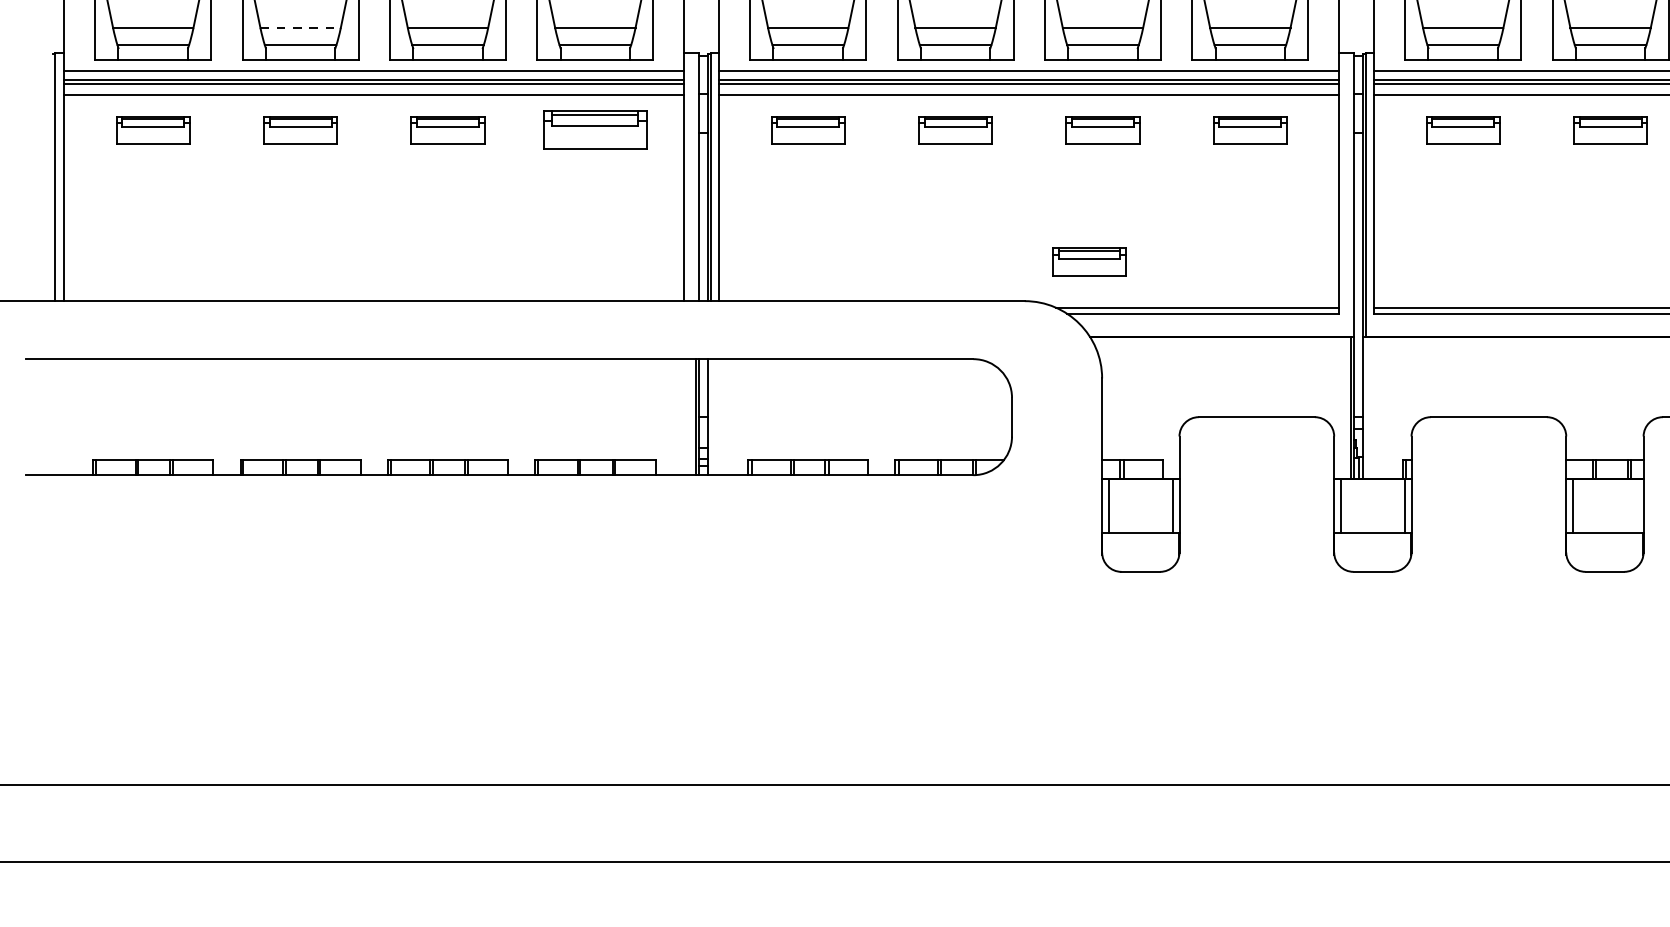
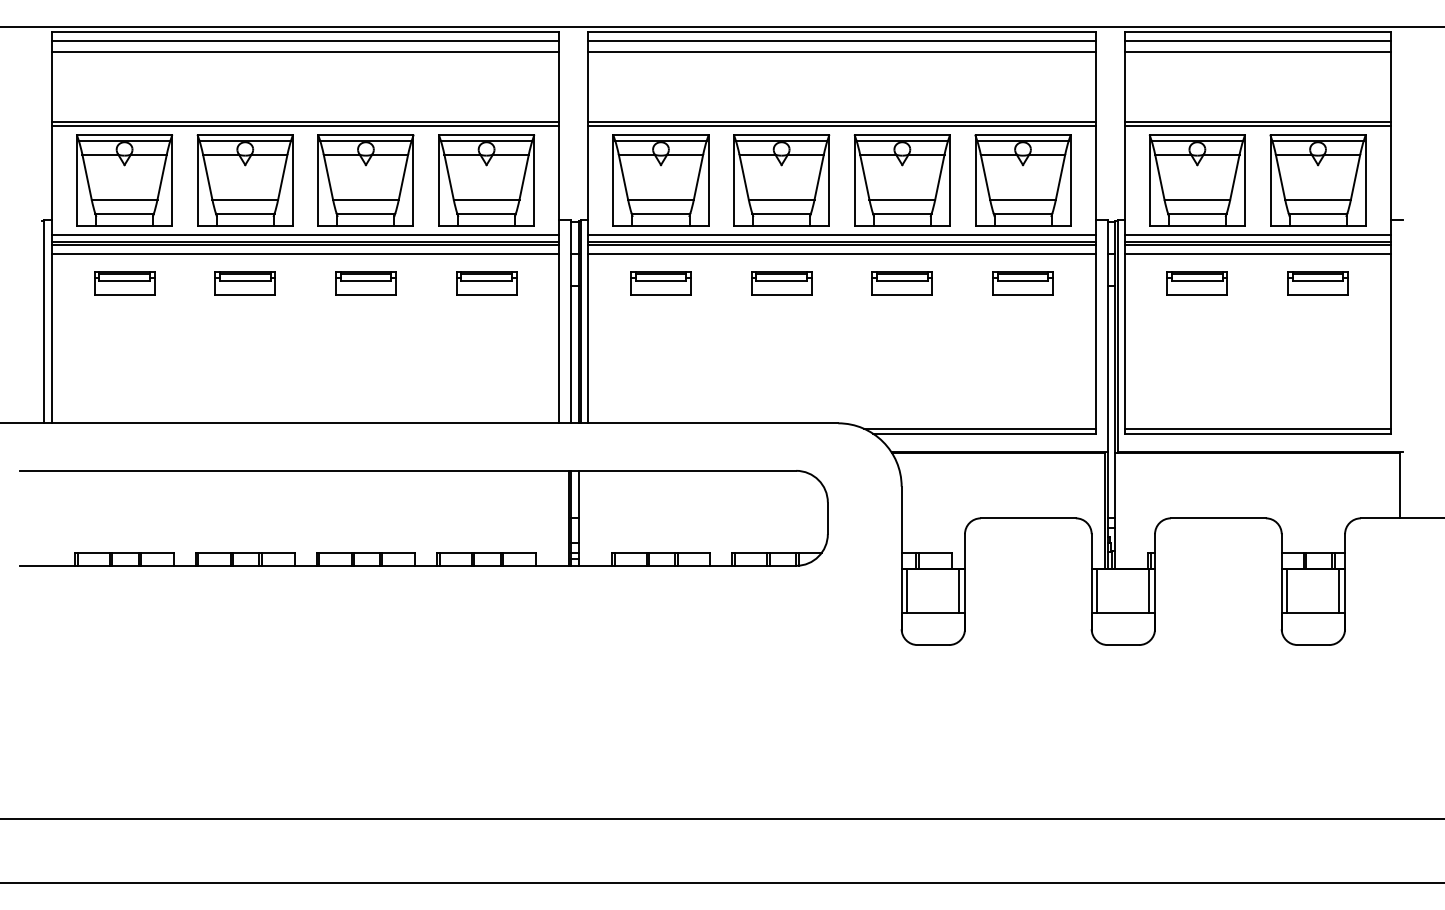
line: (300, 27) -> (245, 199), dashed -> solid
part: (595, 130) -> (486, 283), size x0.71
part: (1088, 262) -> (890, 391), removed
line: (1636, 505) -> (1339, 590), added

